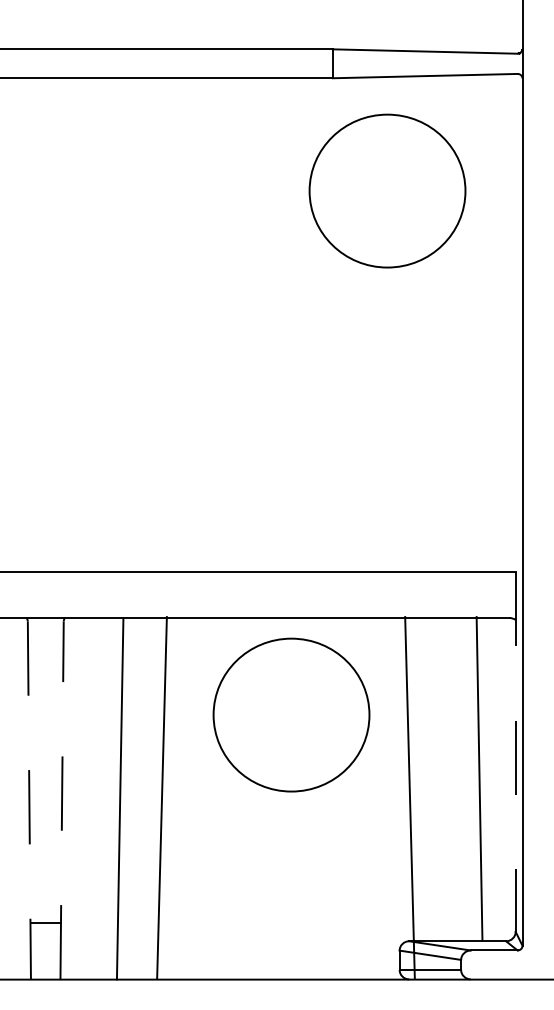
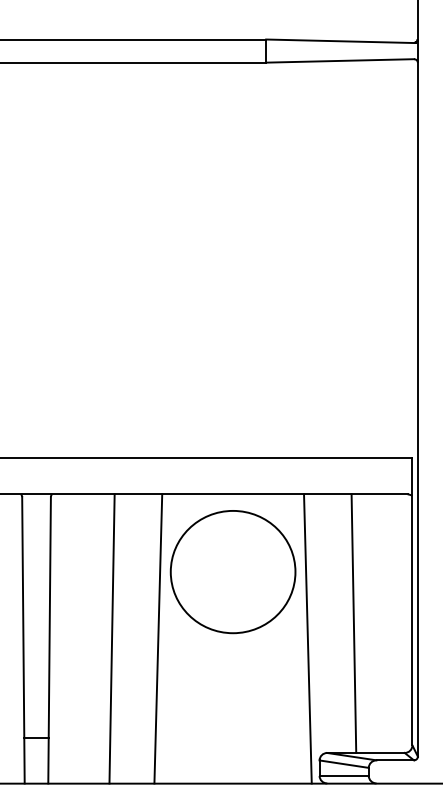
part: (387, 190) -> (309, 152), removed
line: (515, 751) -> (412, 601), dashed -> solid
line: (479, 778) -> (353, 623), moved
line: (161, 797) -> (157, 638), moved
line: (409, 797) -> (307, 638), moved
line: (119, 798) -> (111, 638), moved
line: (62, 799) -> (49, 639), dashed -> solid
line: (29, 800) -> (23, 640), dashed -> solid

